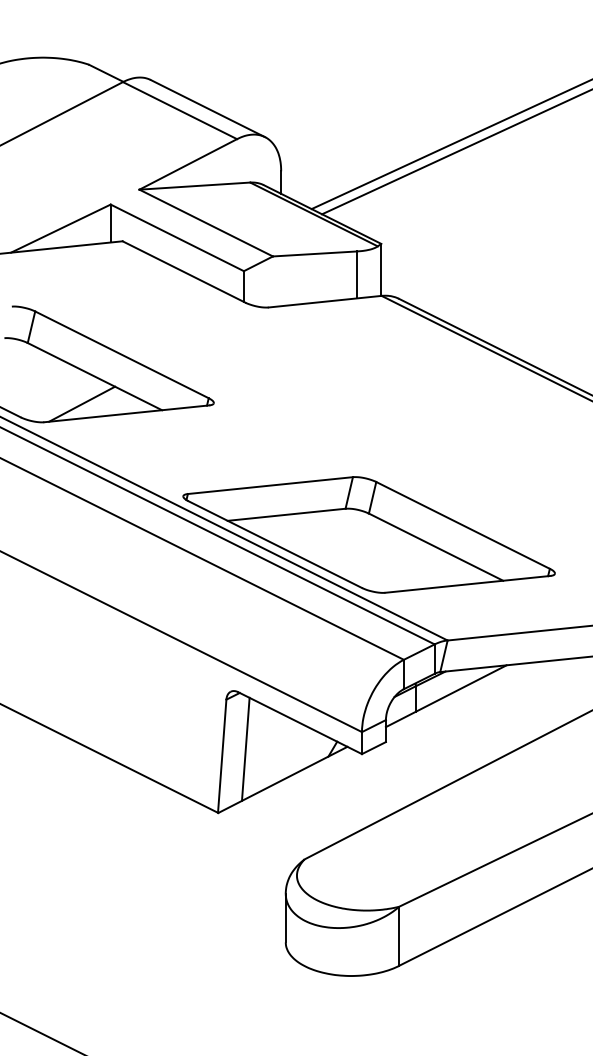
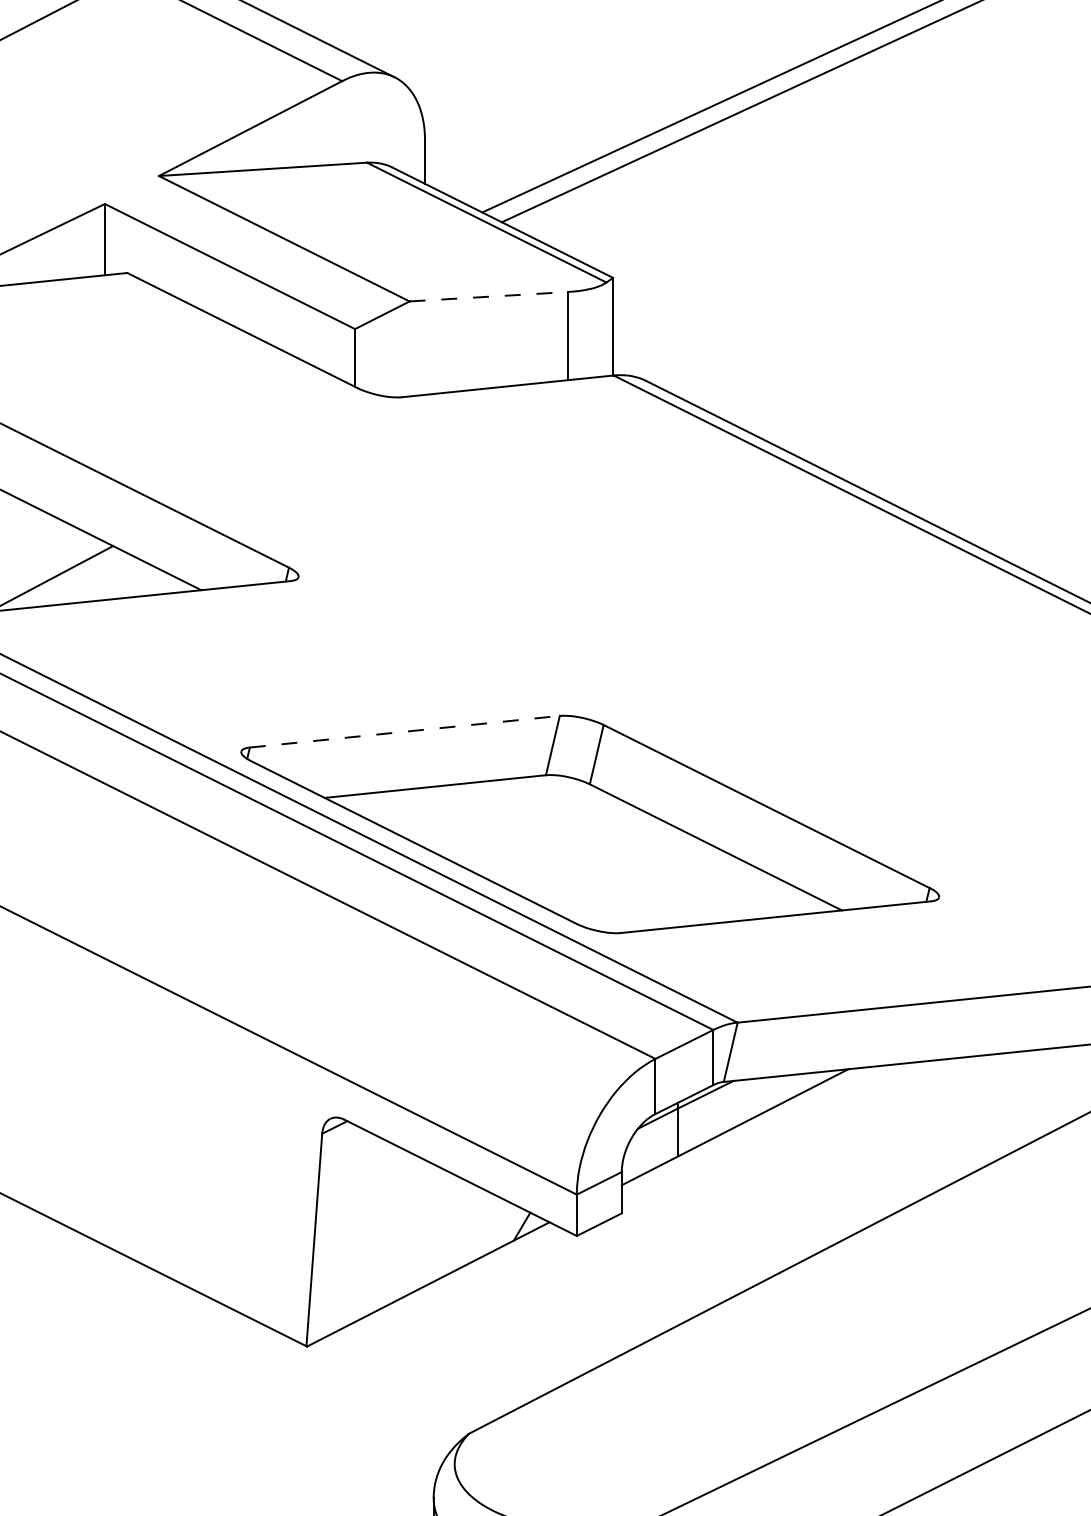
line: (315, 253) -> (489, 295), solid -> dashed
line: (270, 485) -> (404, 731), solid -> dashed
line: (245, 748) -> (358, 1225), removed

